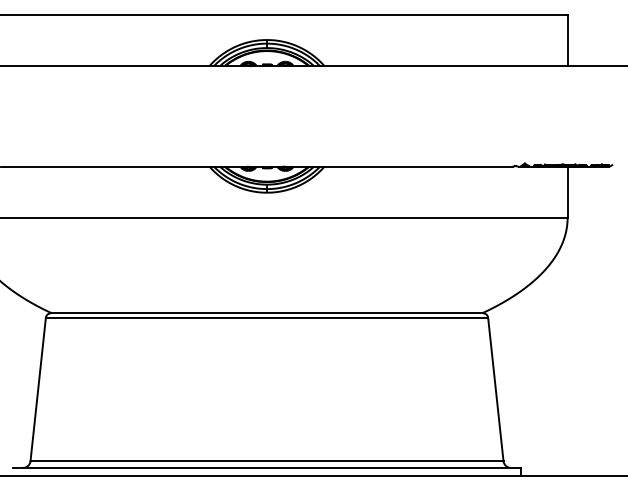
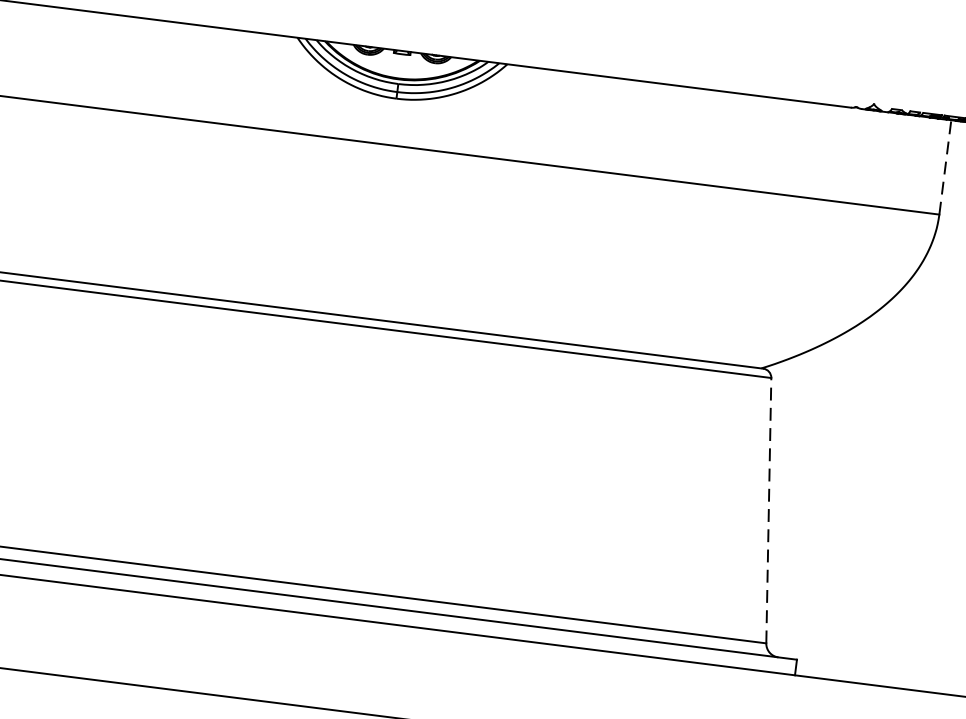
line: (567, 192) -> (945, 167), solid -> dashed
line: (495, 388) -> (768, 508), solid -> dashed

